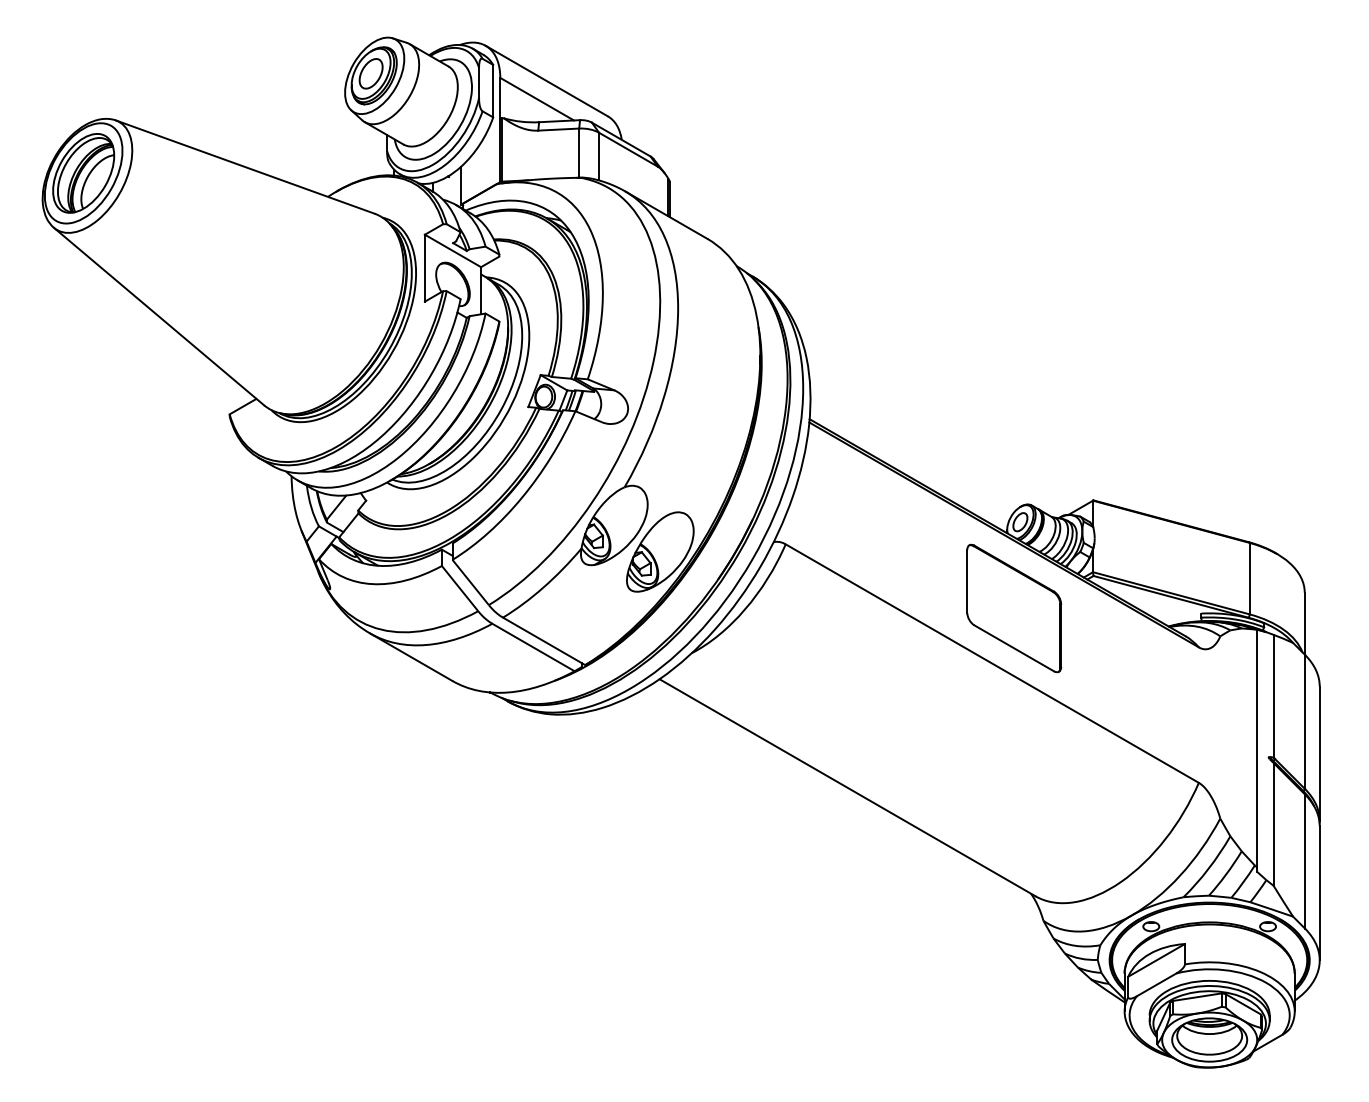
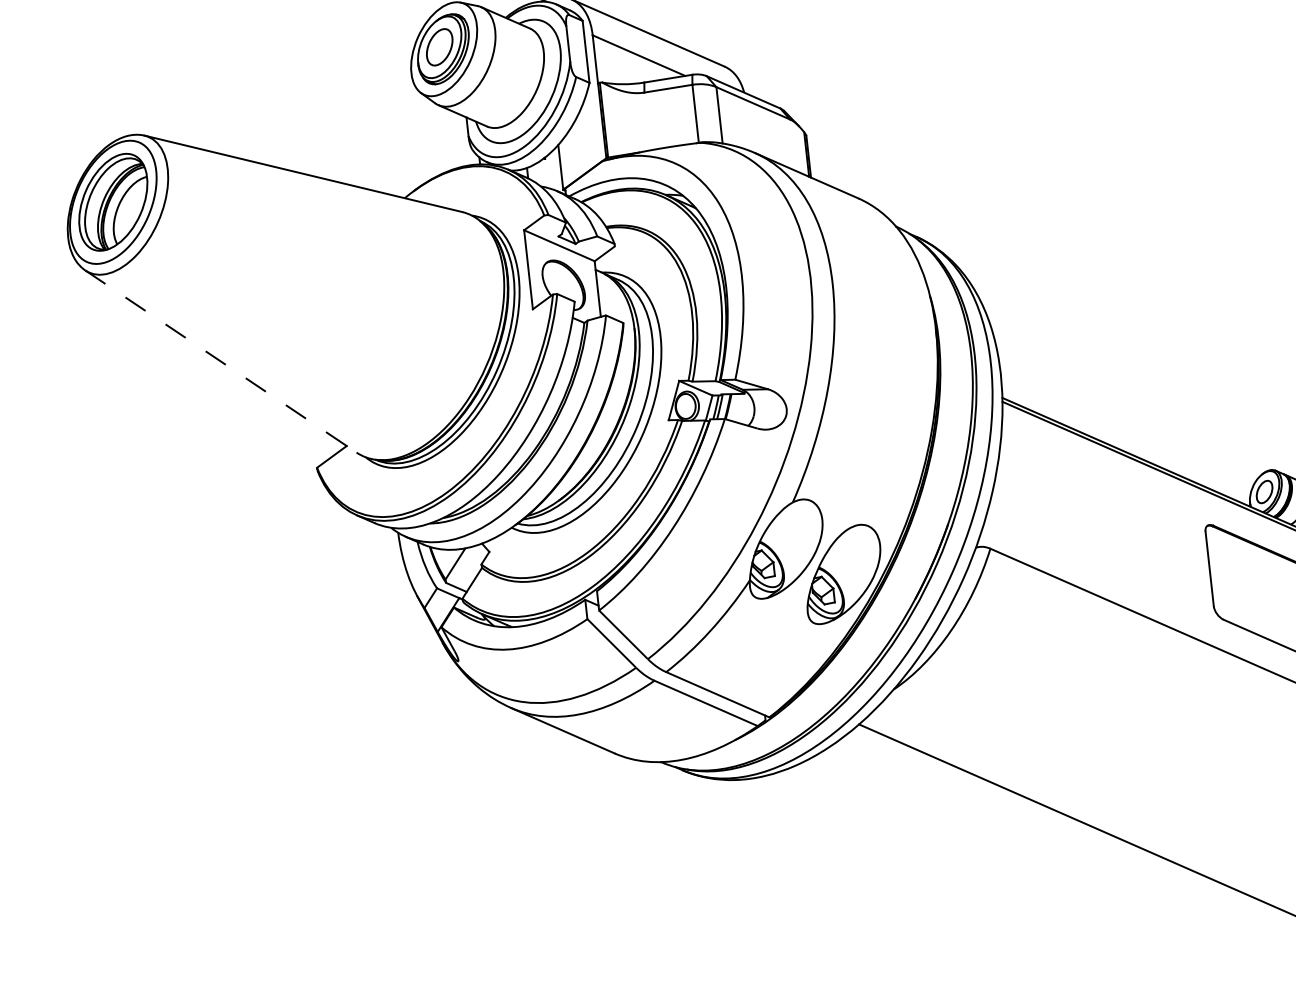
line: (159, 316) -> (221, 361), solid -> dashed

